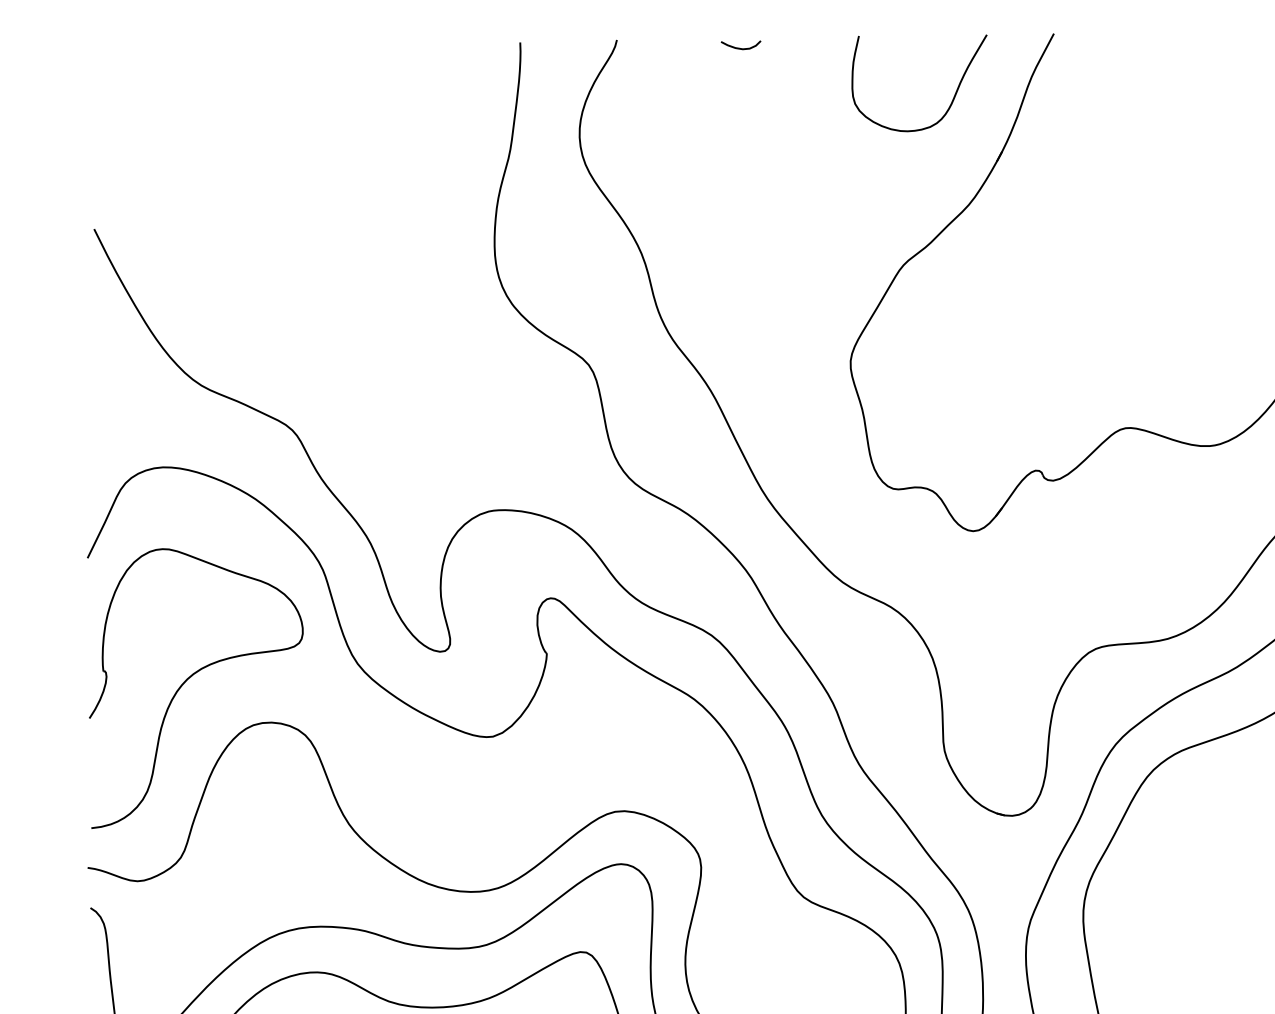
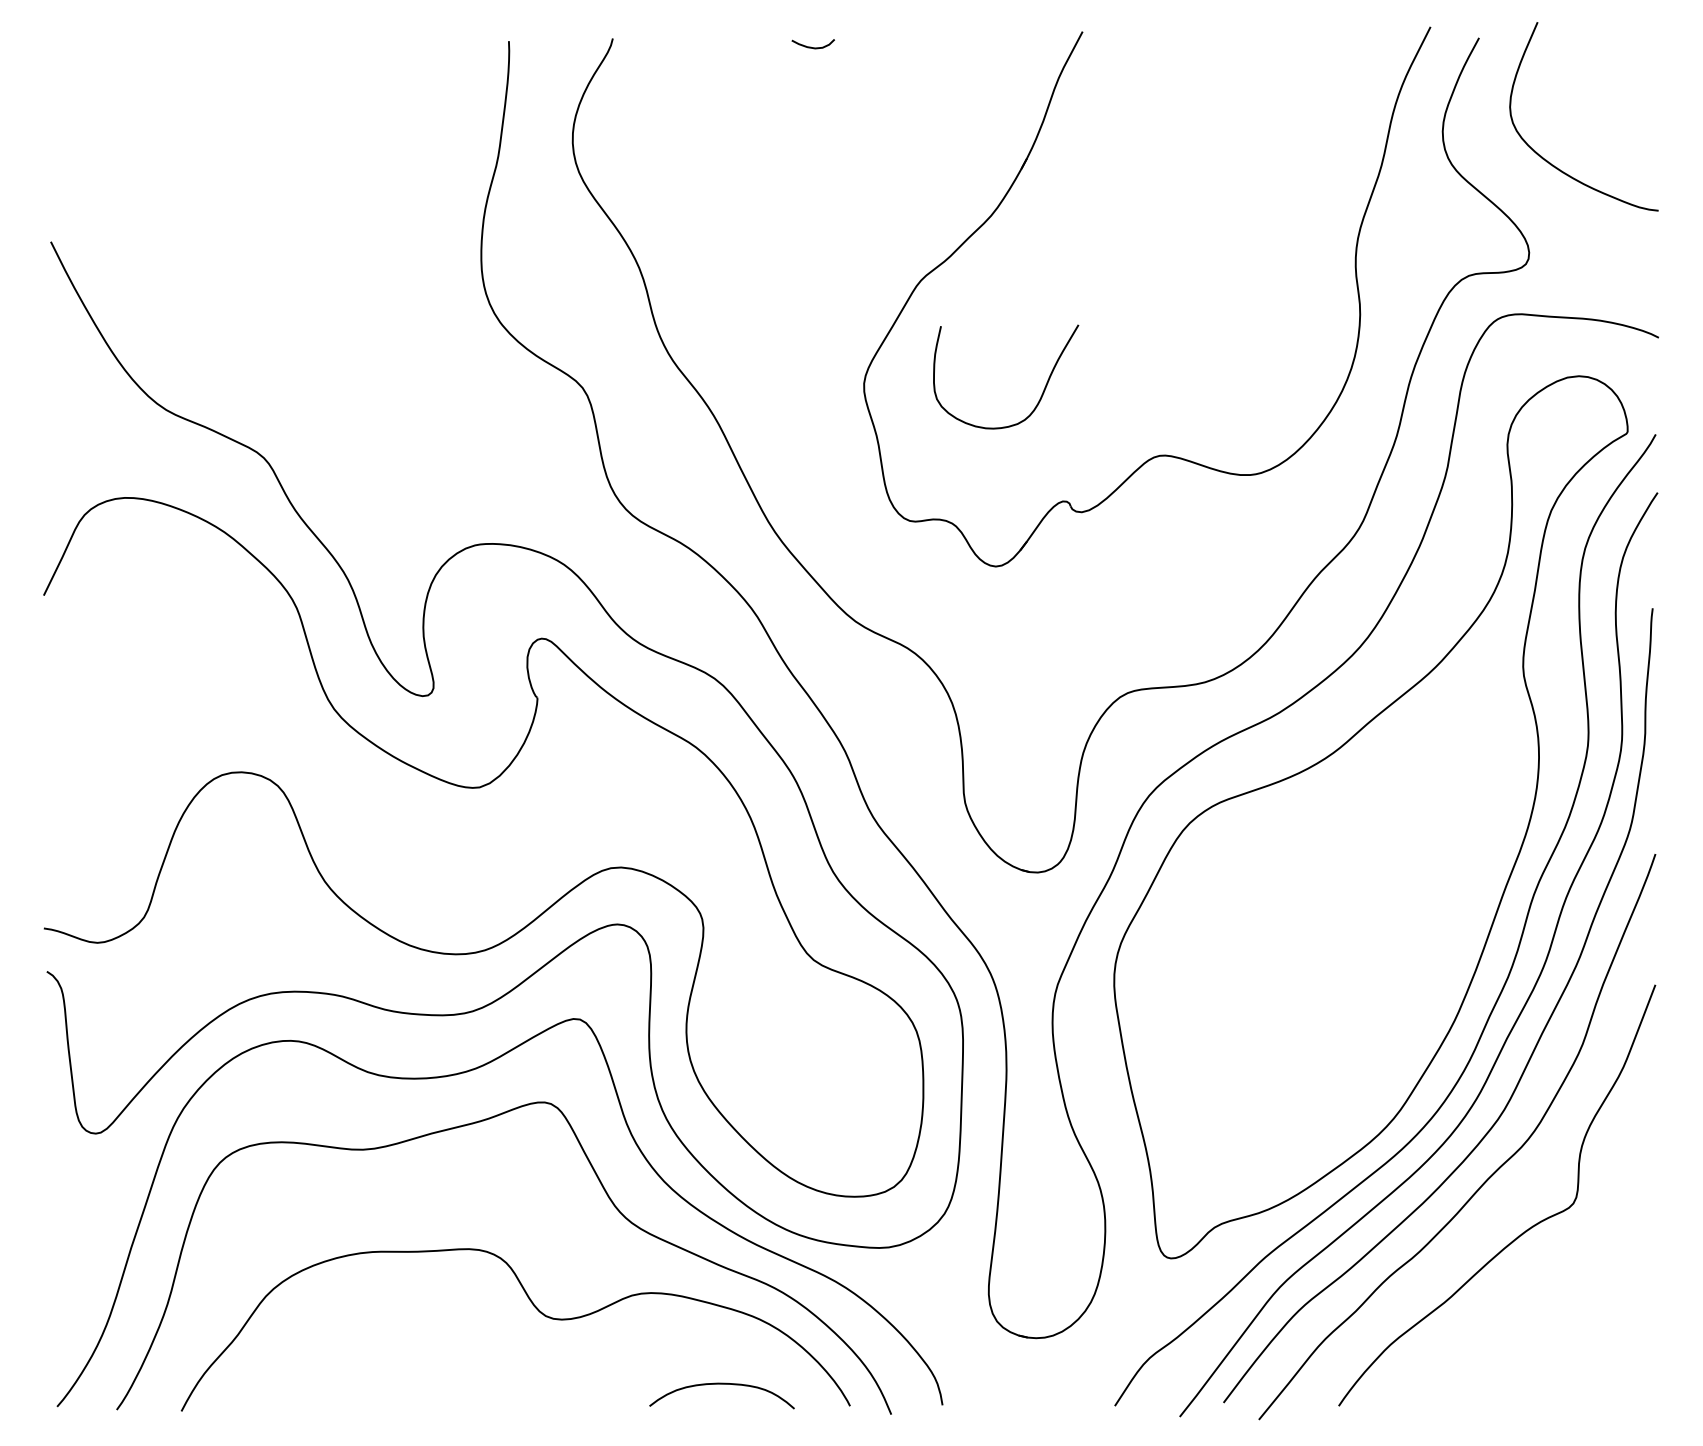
curve: (739, 47) -> (811, 46), moved
curve: (954, 94) -> (1043, 389), moved
part: (190, 678) -> (154, 724), removed

